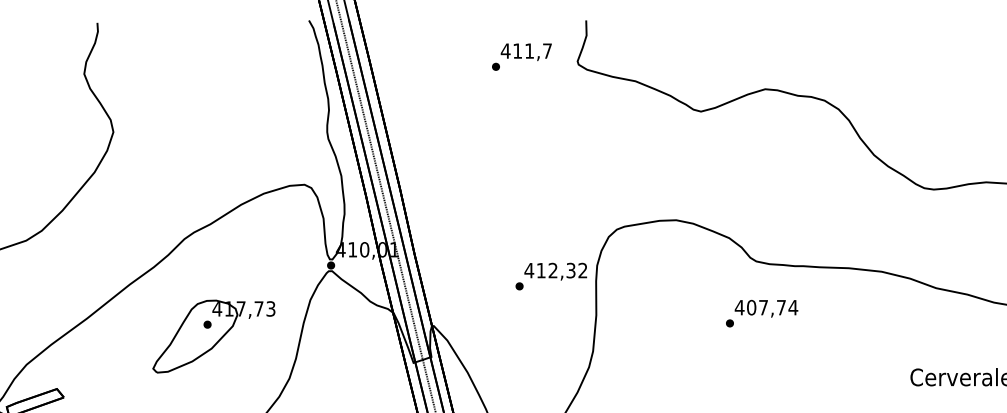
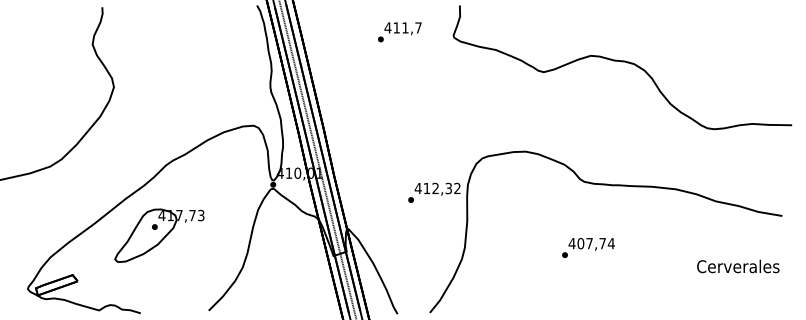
text: (521, 57) -> (399, 32), moved
text: (762, 312) -> (588, 247), moved
part: (213, 336) -> (159, 235), moved

